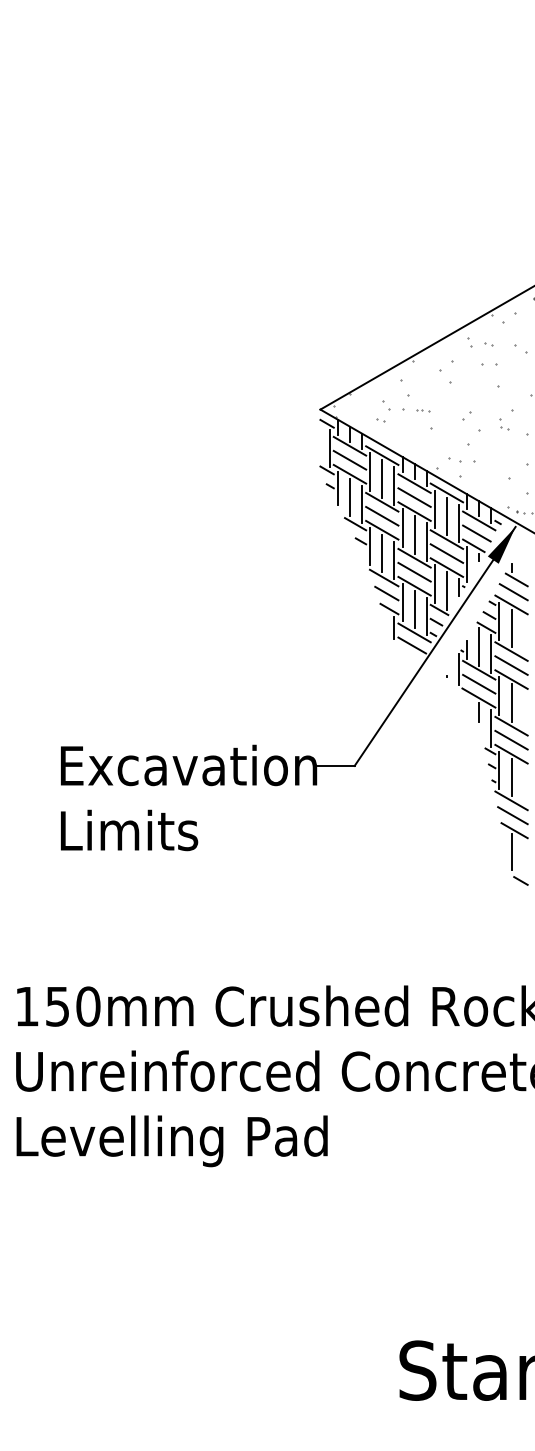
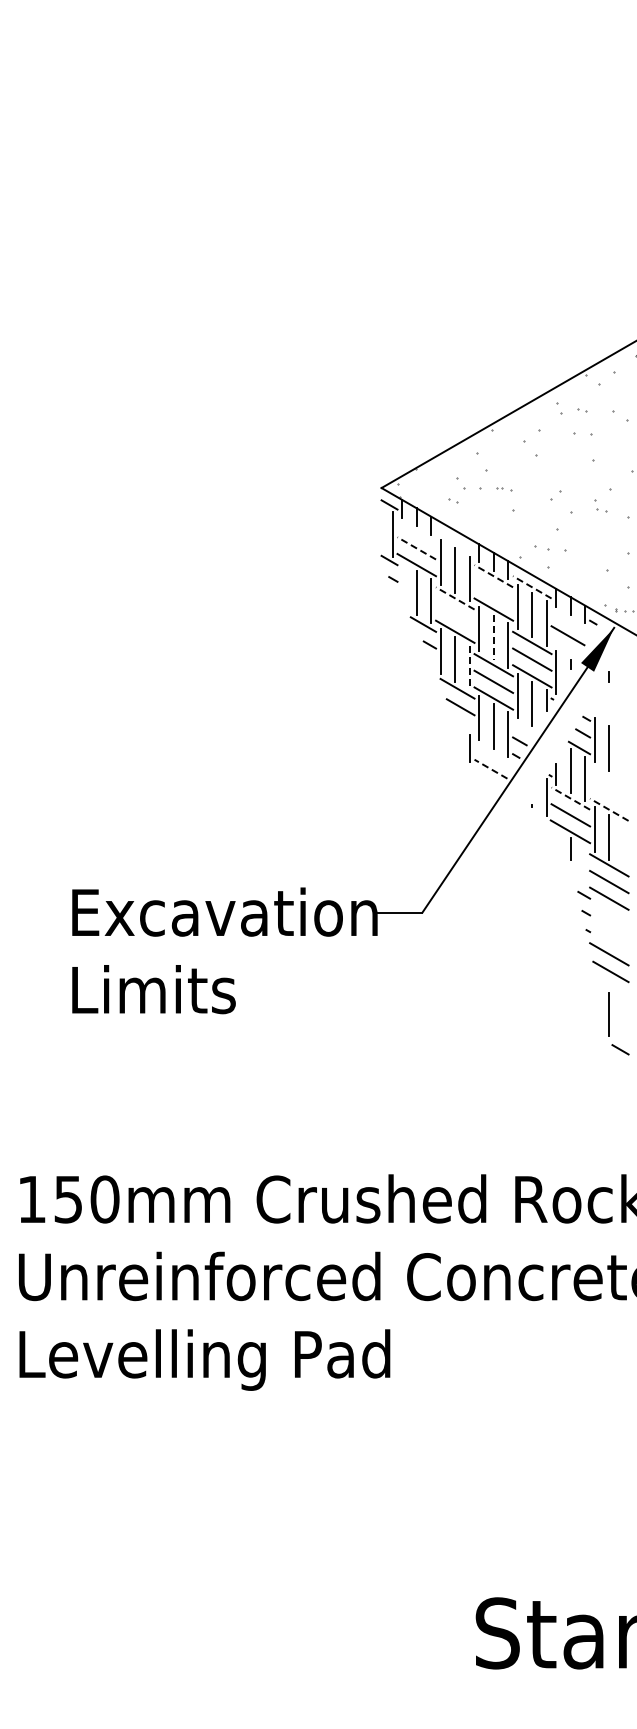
line: (349, 446) -> (416, 531), removed
line: (382, 455) -> (455, 542), removed
line: (349, 460) -> (416, 548), solid -> dashed
line: (414, 483) -> (493, 576), solid -> dashed
line: (337, 488) -> (402, 581), removed
line: (446, 493) -> (531, 587), solid -> dashed
line: (414, 497) -> (493, 592), removed
line: (381, 502) -> (454, 598), solid -> dashed
line: (382, 516) -> (455, 615), removed
line: (478, 520) -> (570, 620), removed
line: (414, 535) -> (493, 637), solid -> dashed
line: (473, 545) -> (564, 649), removed
line: (394, 561) -> (469, 668), solid -> dashed
line: (516, 579) -> (615, 690), removed
line: (513, 592) -> (611, 705), removed
line: (511, 604) -> (609, 720), removed
line: (389, 608) -> (463, 725), removed
line: (439, 609) -> (523, 726), removed
line: (414, 633) -> (493, 754), removed
line: (411, 645) -> (490, 769), solid -> dashed
line: (511, 651) -> (609, 776), removed
line: (511, 665) -> (609, 793), removed
line: (478, 670) -> (570, 798), solid -> dashed
line: (510, 679) -> (608, 809), solid -> dashed
line: (491, 728) -> (585, 867), removed
line: (499, 769) -> (594, 917), removed
line: (511, 777) -> (609, 926), removed
line: (514, 830) -> (612, 989), removed

